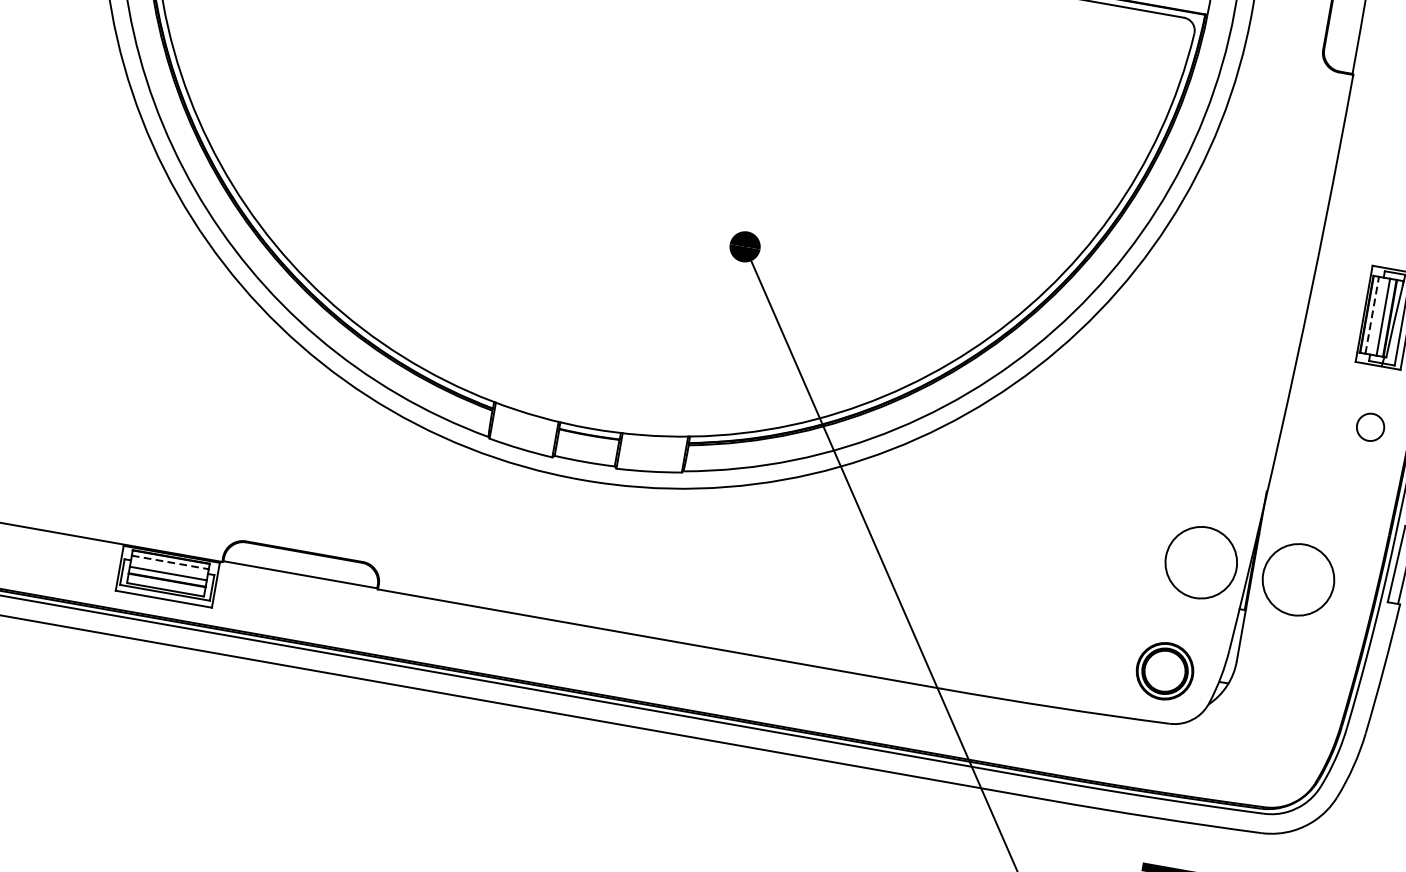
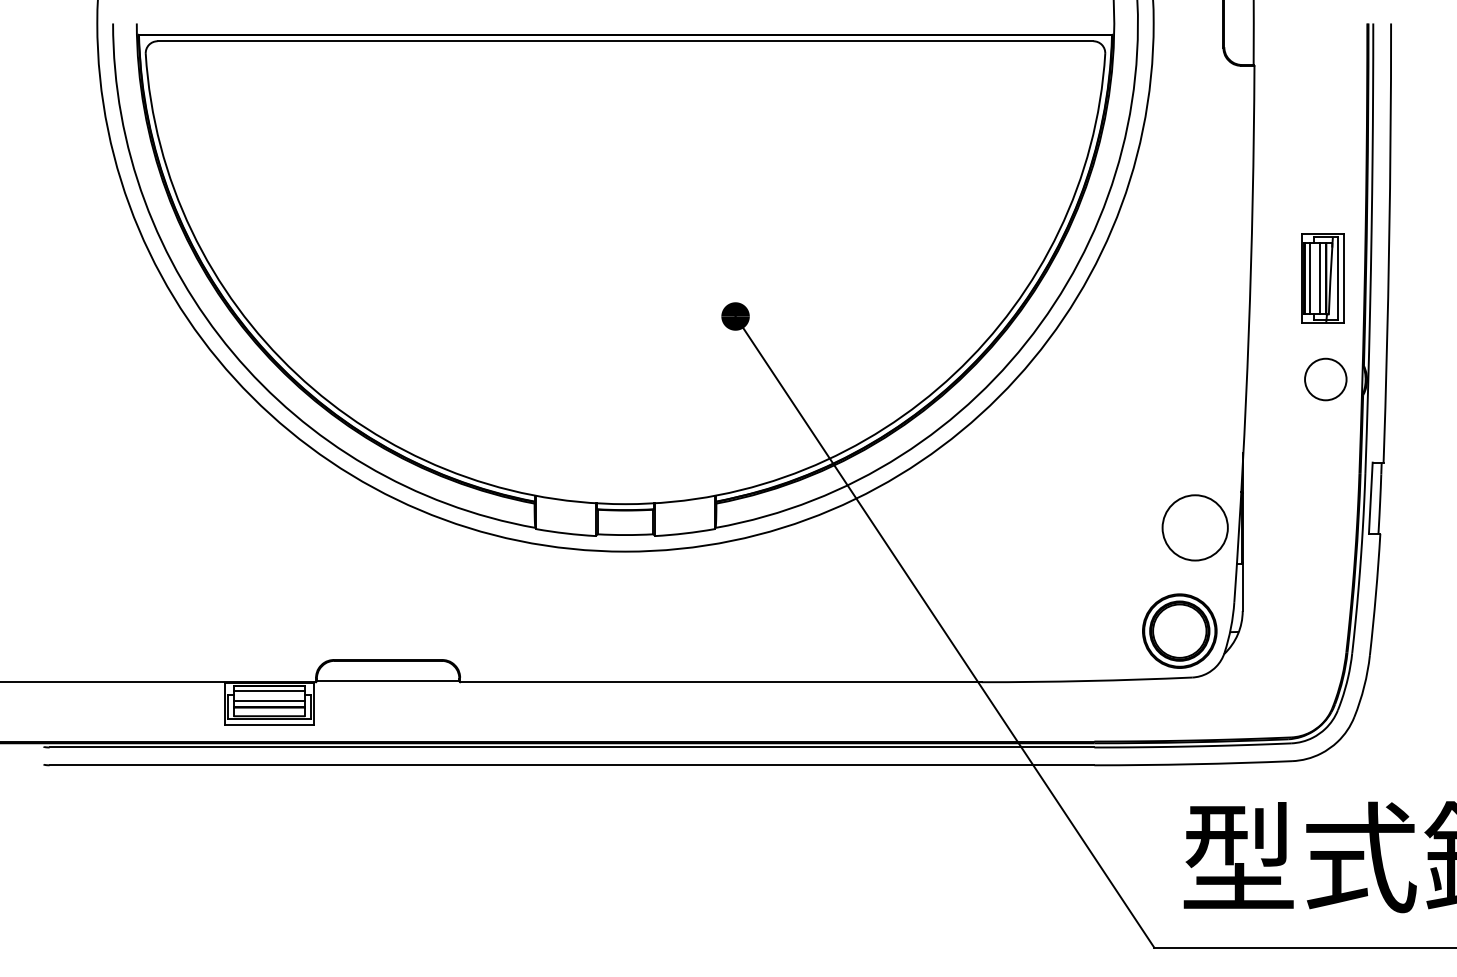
line: (1372, 315) -> (1309, 278), dashed -> solid
circle: (1370, 427) -> (1325, 379), size x1.67
line: (170, 562) -> (269, 690), dashed -> solid
circle: (1297, 579) -> (1284, 527), removed
part: (1164, 670) -> (1179, 630), size x1.43

